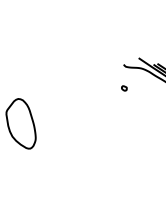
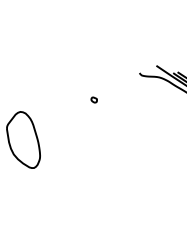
part: (123, 87) -> (93, 99), moved

